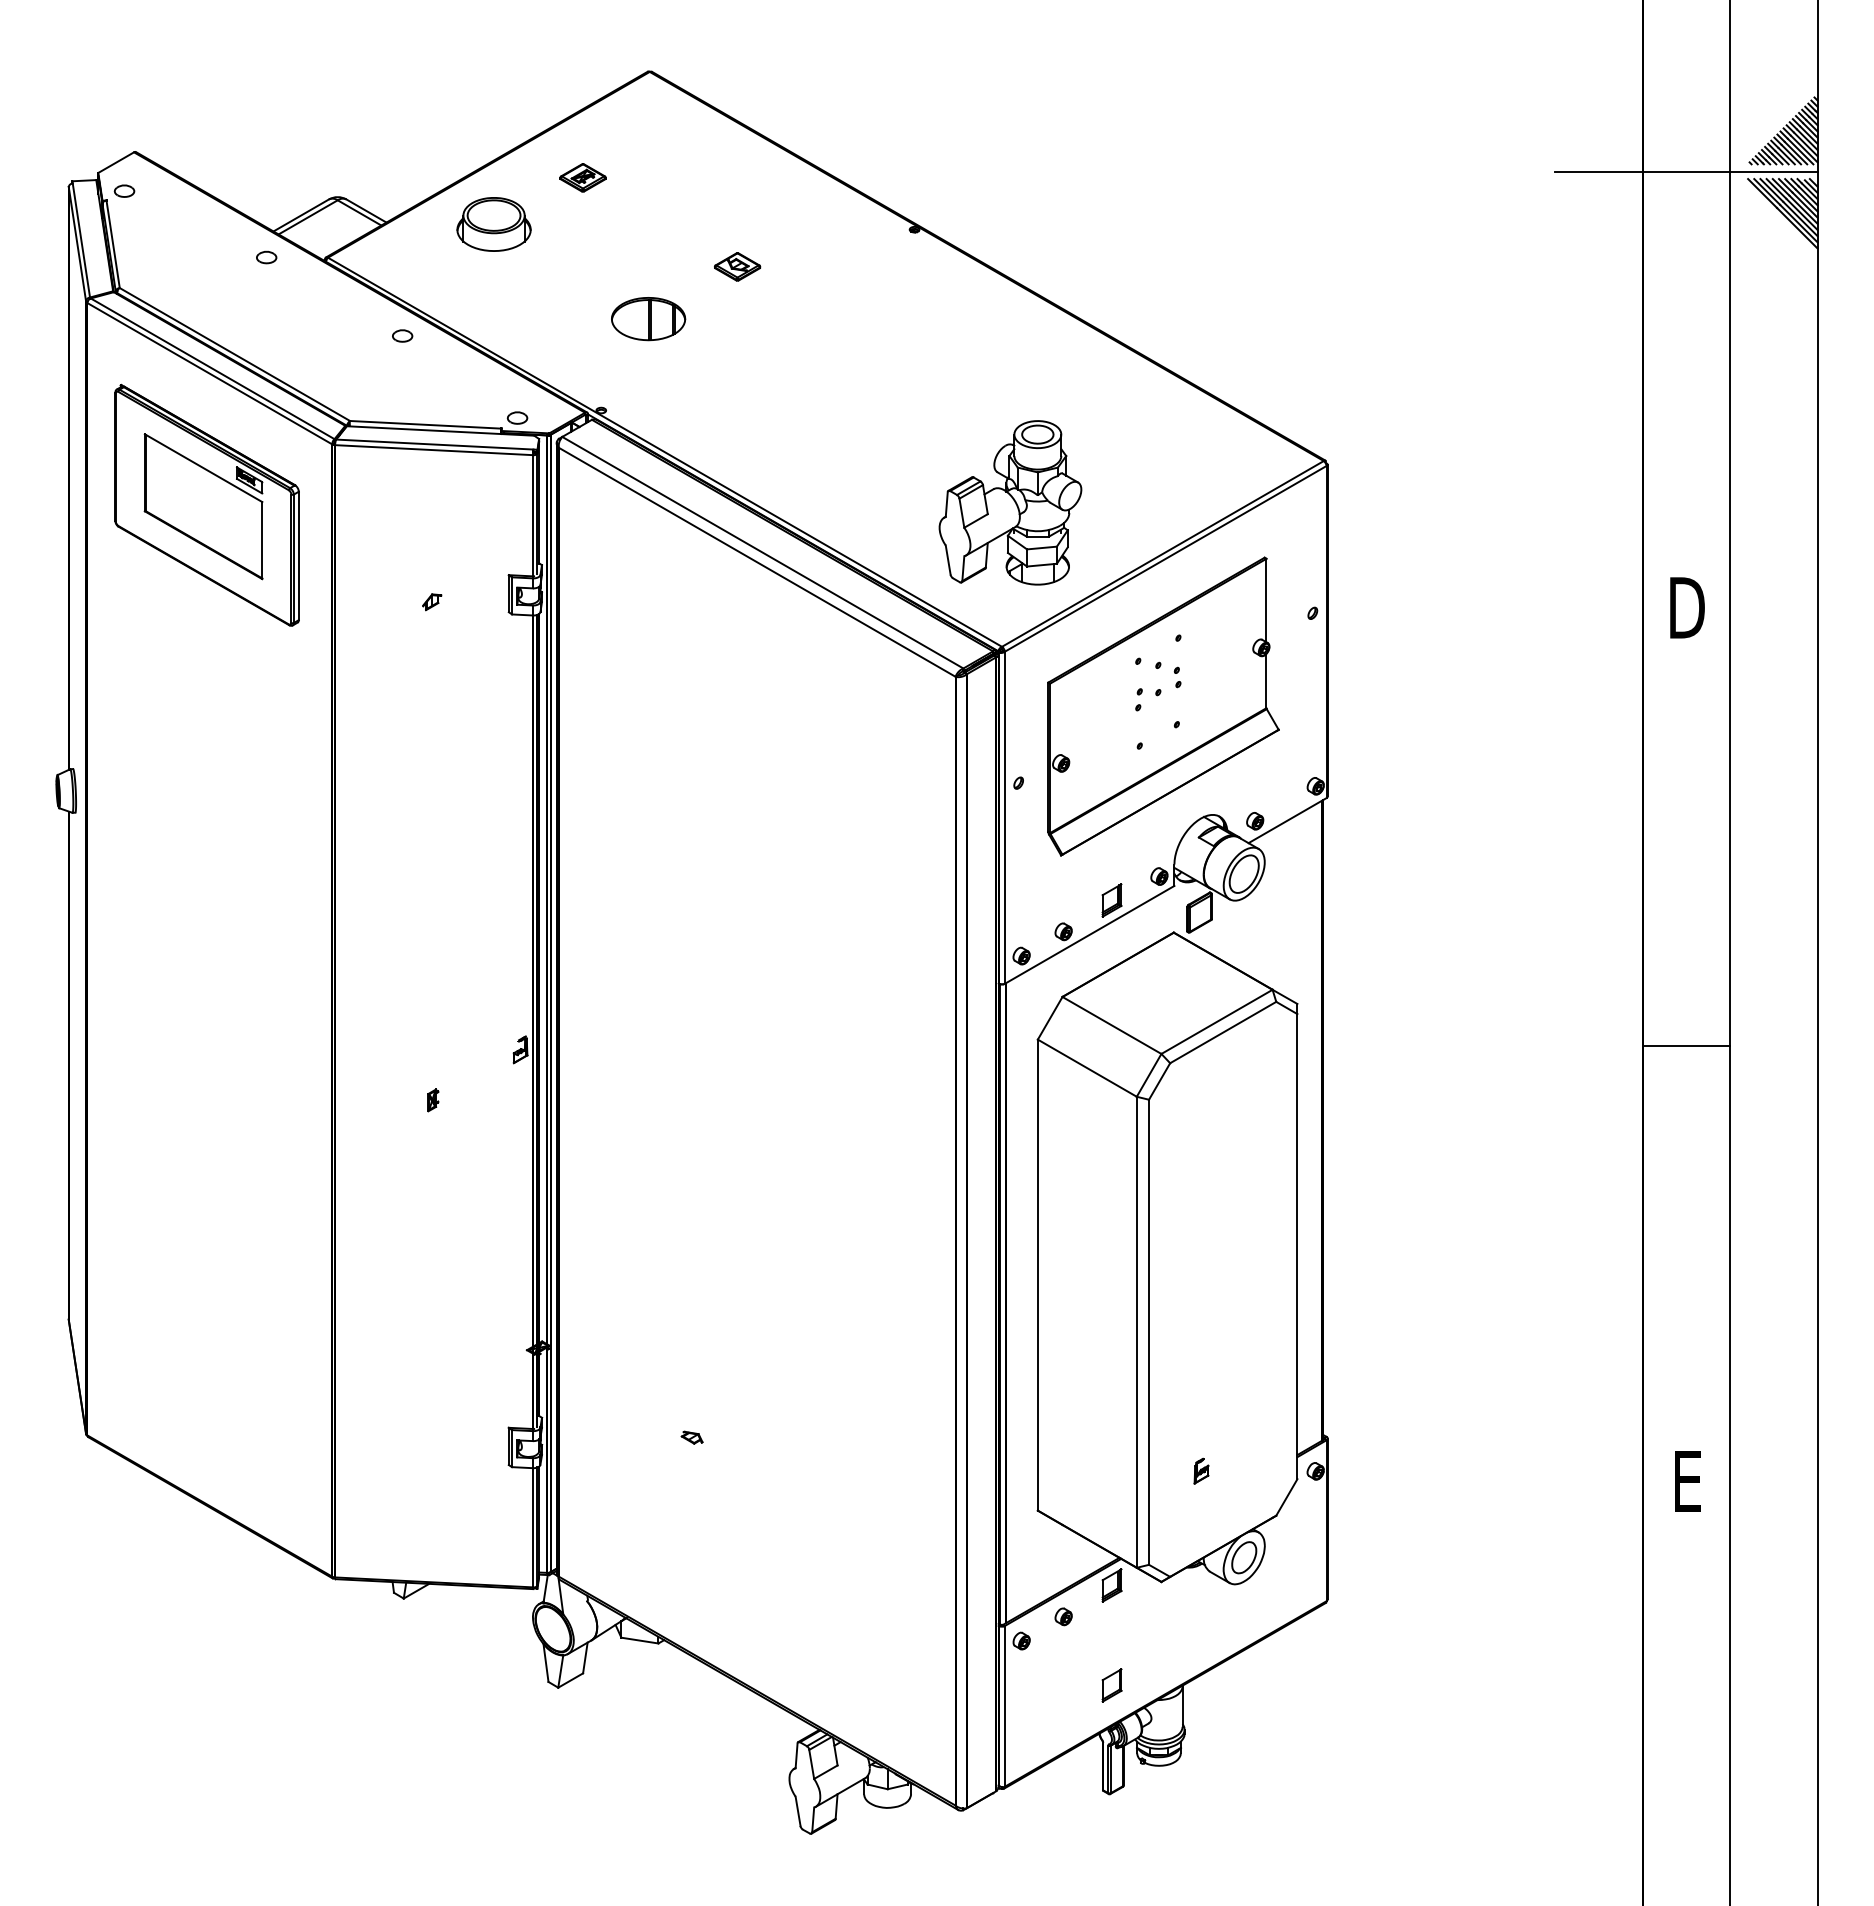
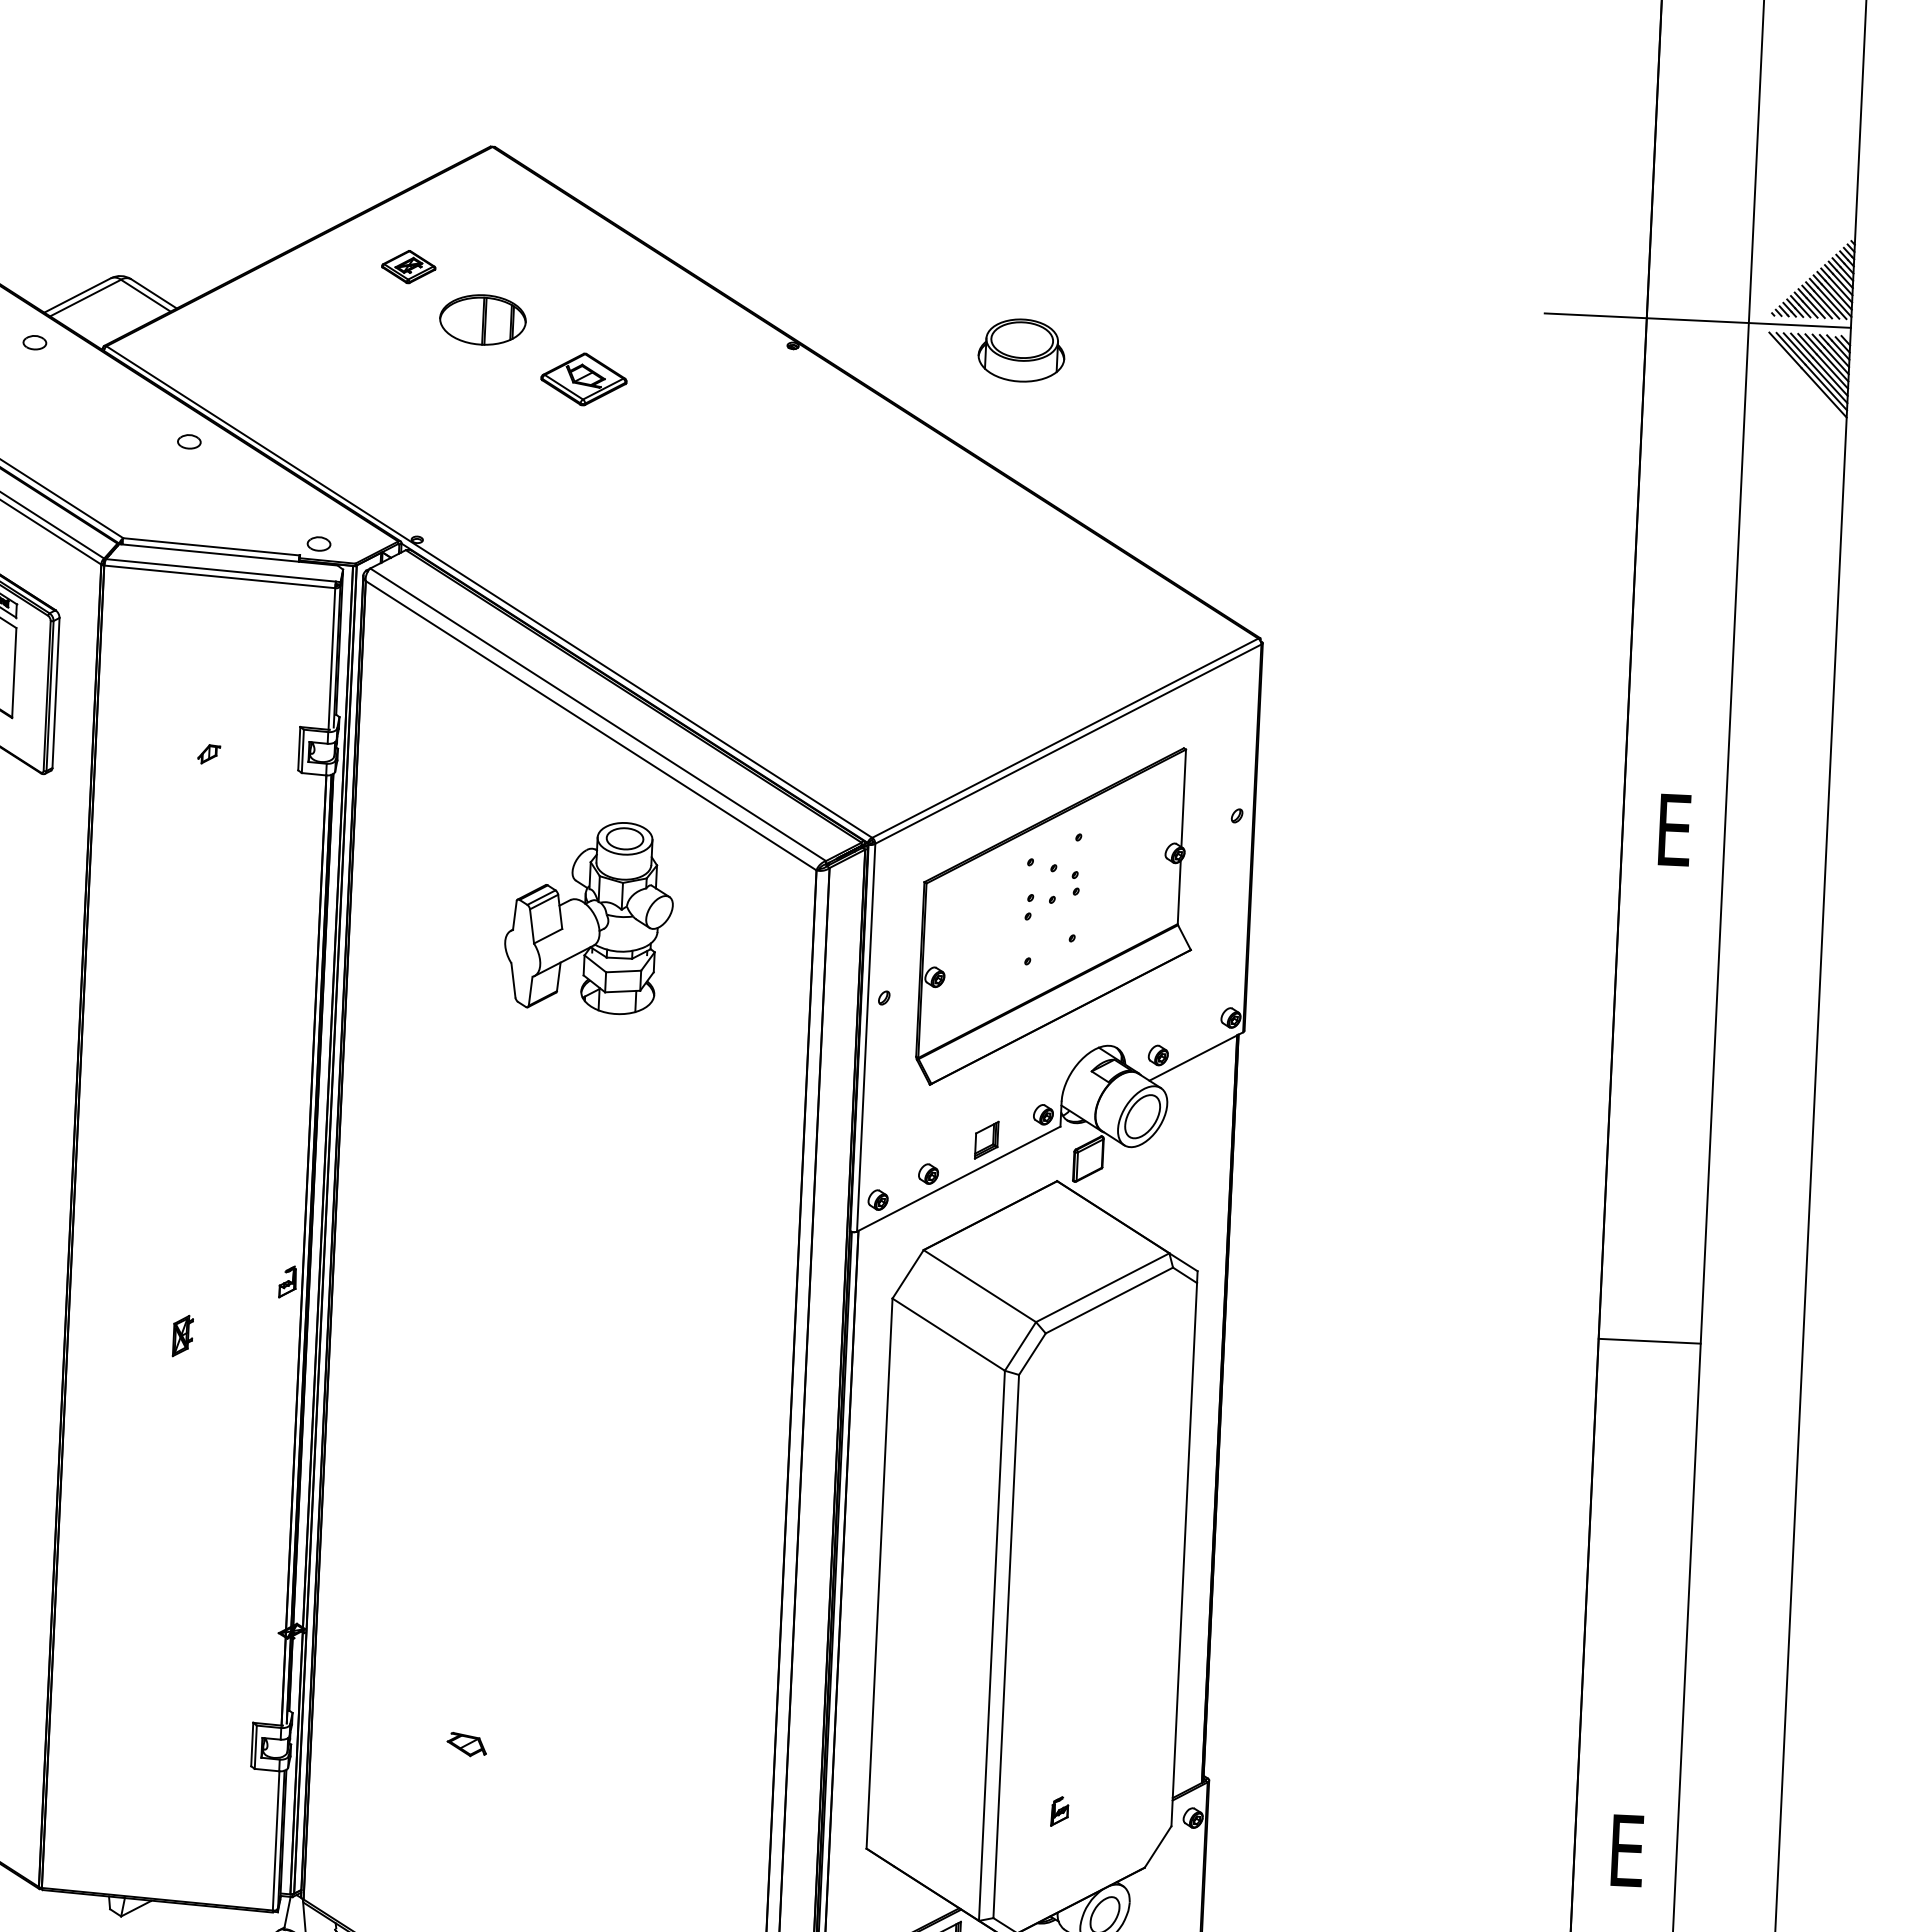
part: (493, 224) -> (1021, 350), moved
part: (737, 266) -> (584, 379), size x1.6
part: (648, 319) -> (482, 320), moved
part: (1010, 502) -> (589, 916), moved
text: (1687, 607) -> (1675, 829), D -> E
part: (433, 1100) -> (183, 1336), size x1.6
part: (691, 1437) -> (466, 1744), size x1.6

